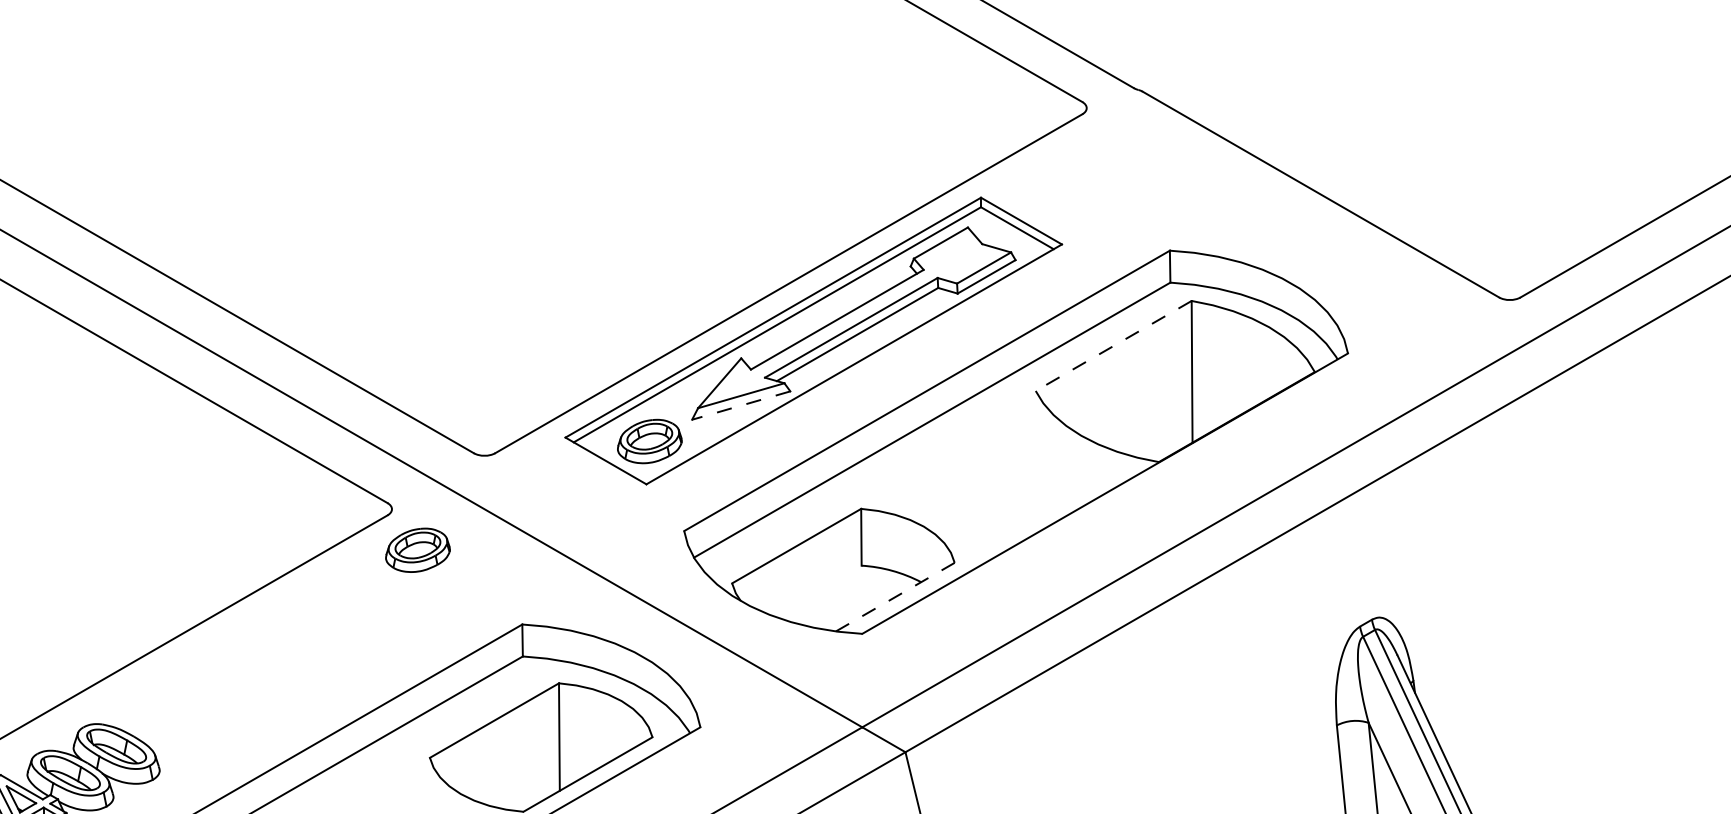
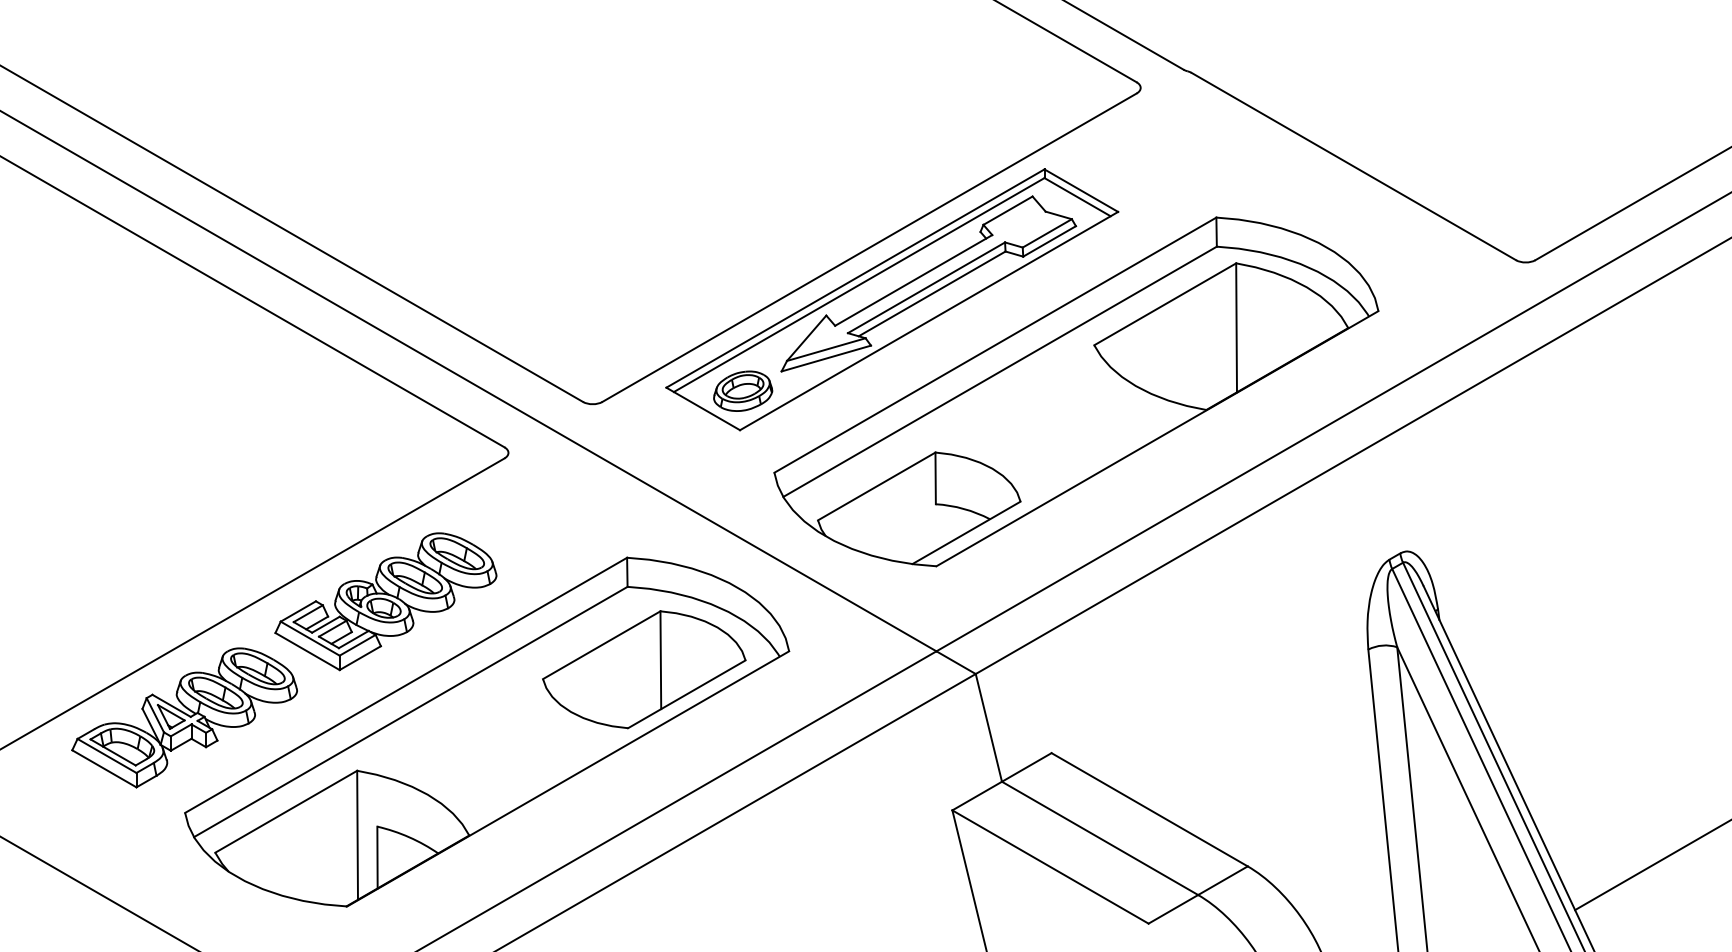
line: (1113, 346) -> (1165, 304), dashed -> solid
line: (741, 405) -> (826, 358), dashed -> solid
part: (418, 549) -> (532, 489), removed
line: (895, 596) -> (966, 532), dashed -> solid
part: (256, 672) -> (385, 601), added

